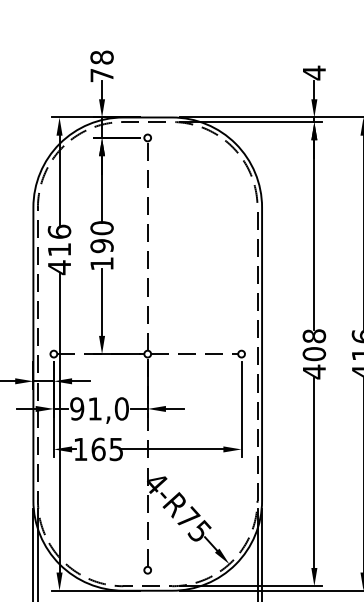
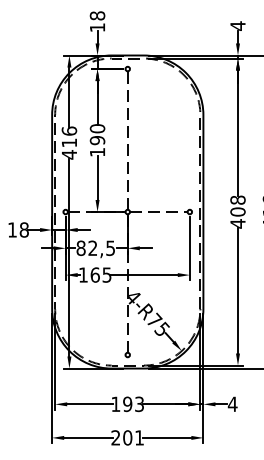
text: (101, 75) -> (97, 27), 78 -> 18
text: (98, 409) -> (95, 248), 91,0 -> 82,5

